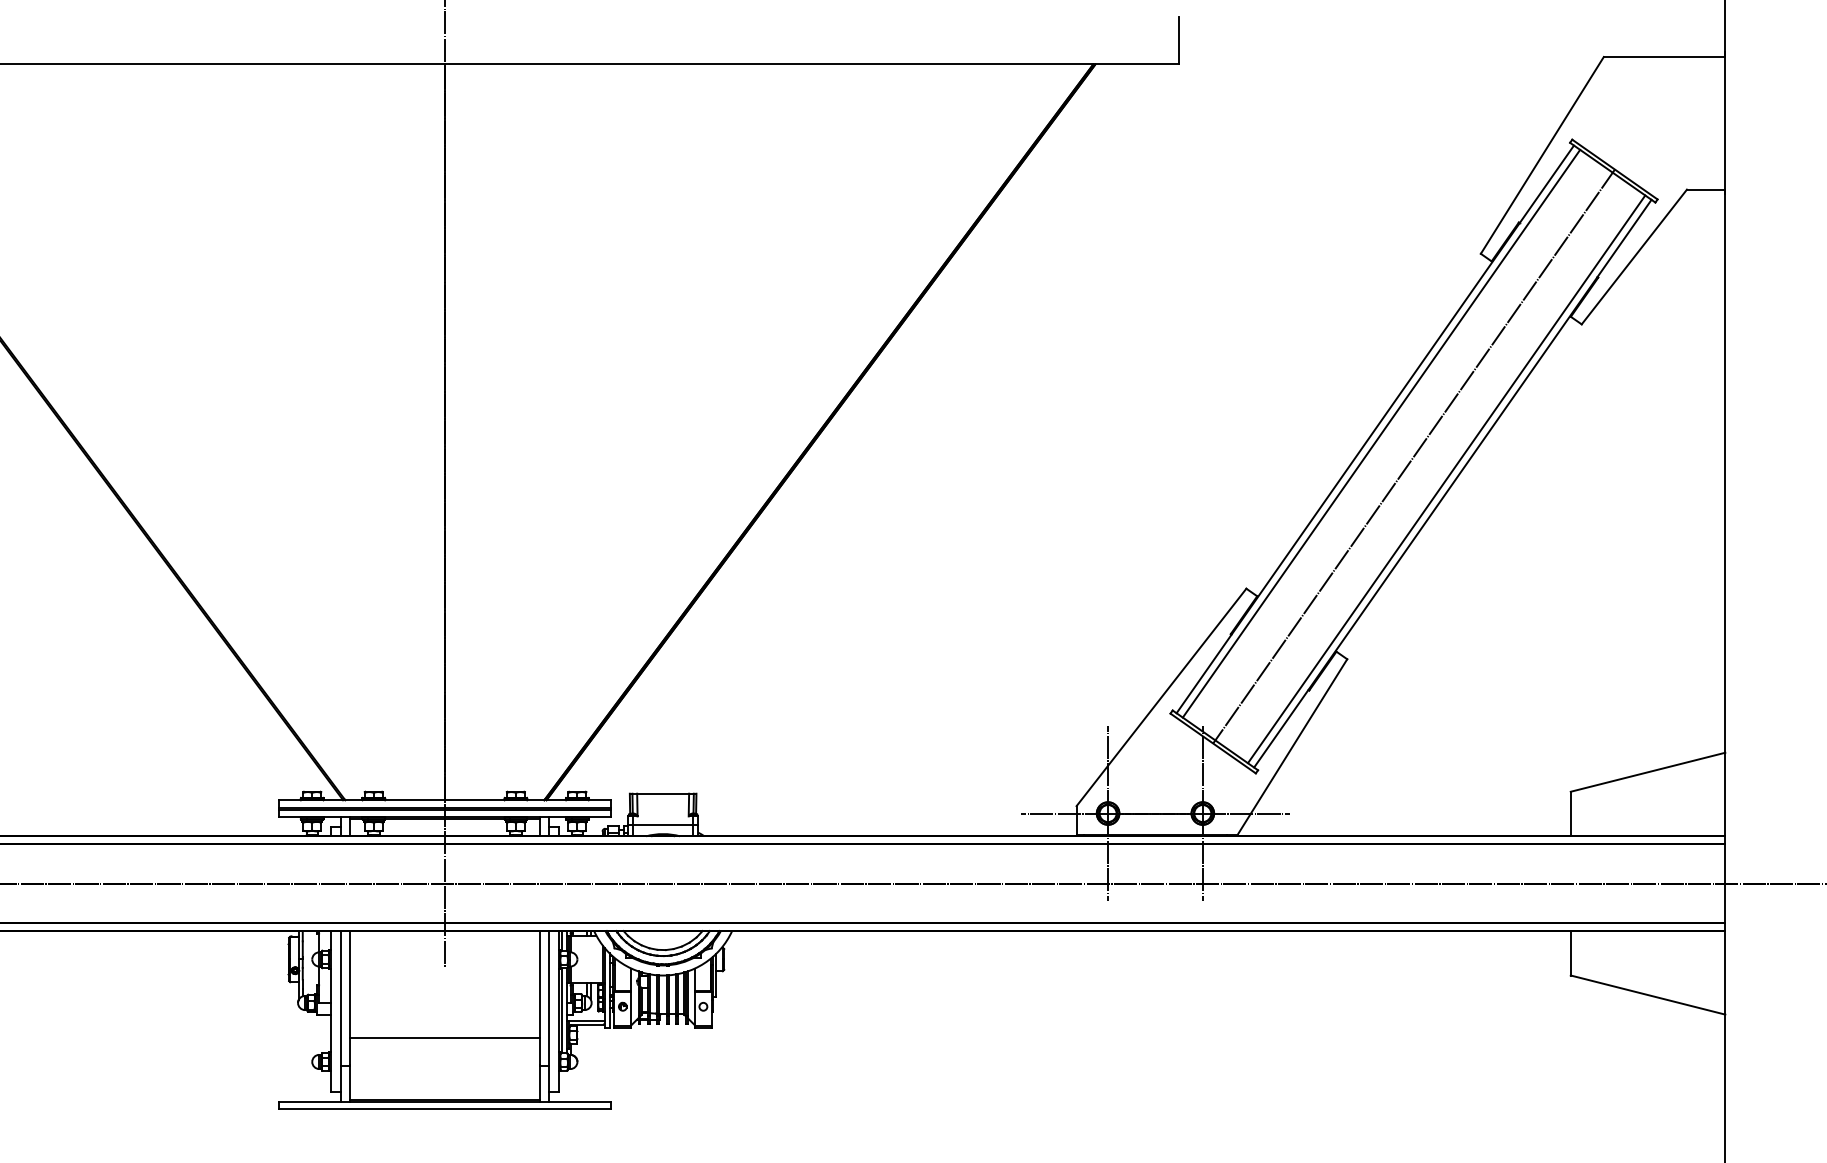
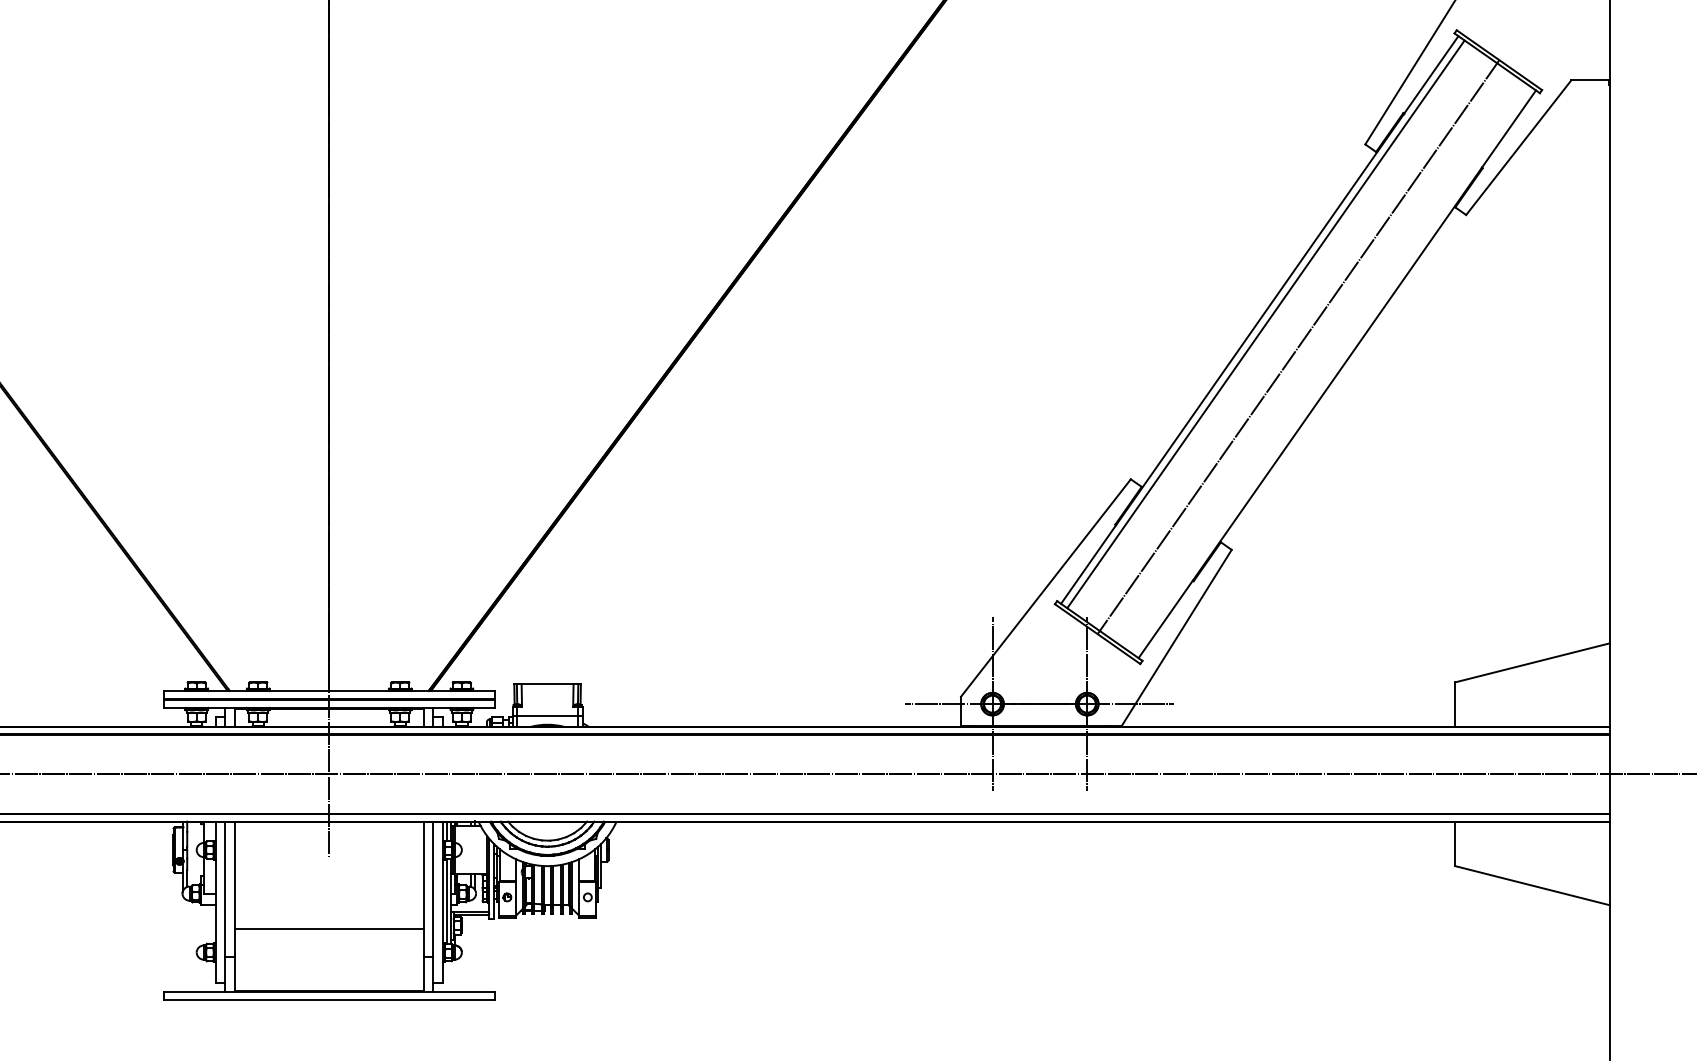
line: (1446, 479) -> (1330, 370), removed

